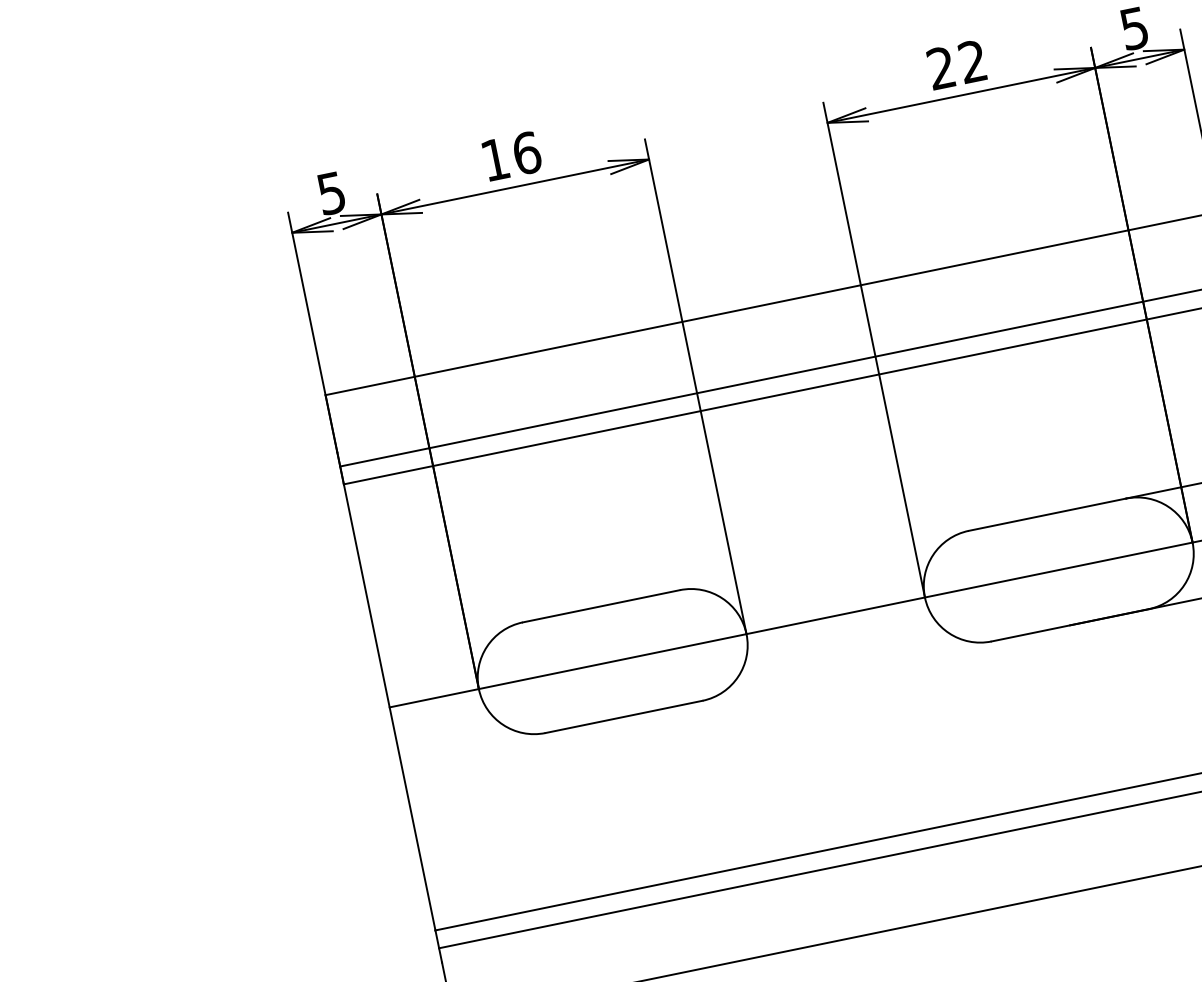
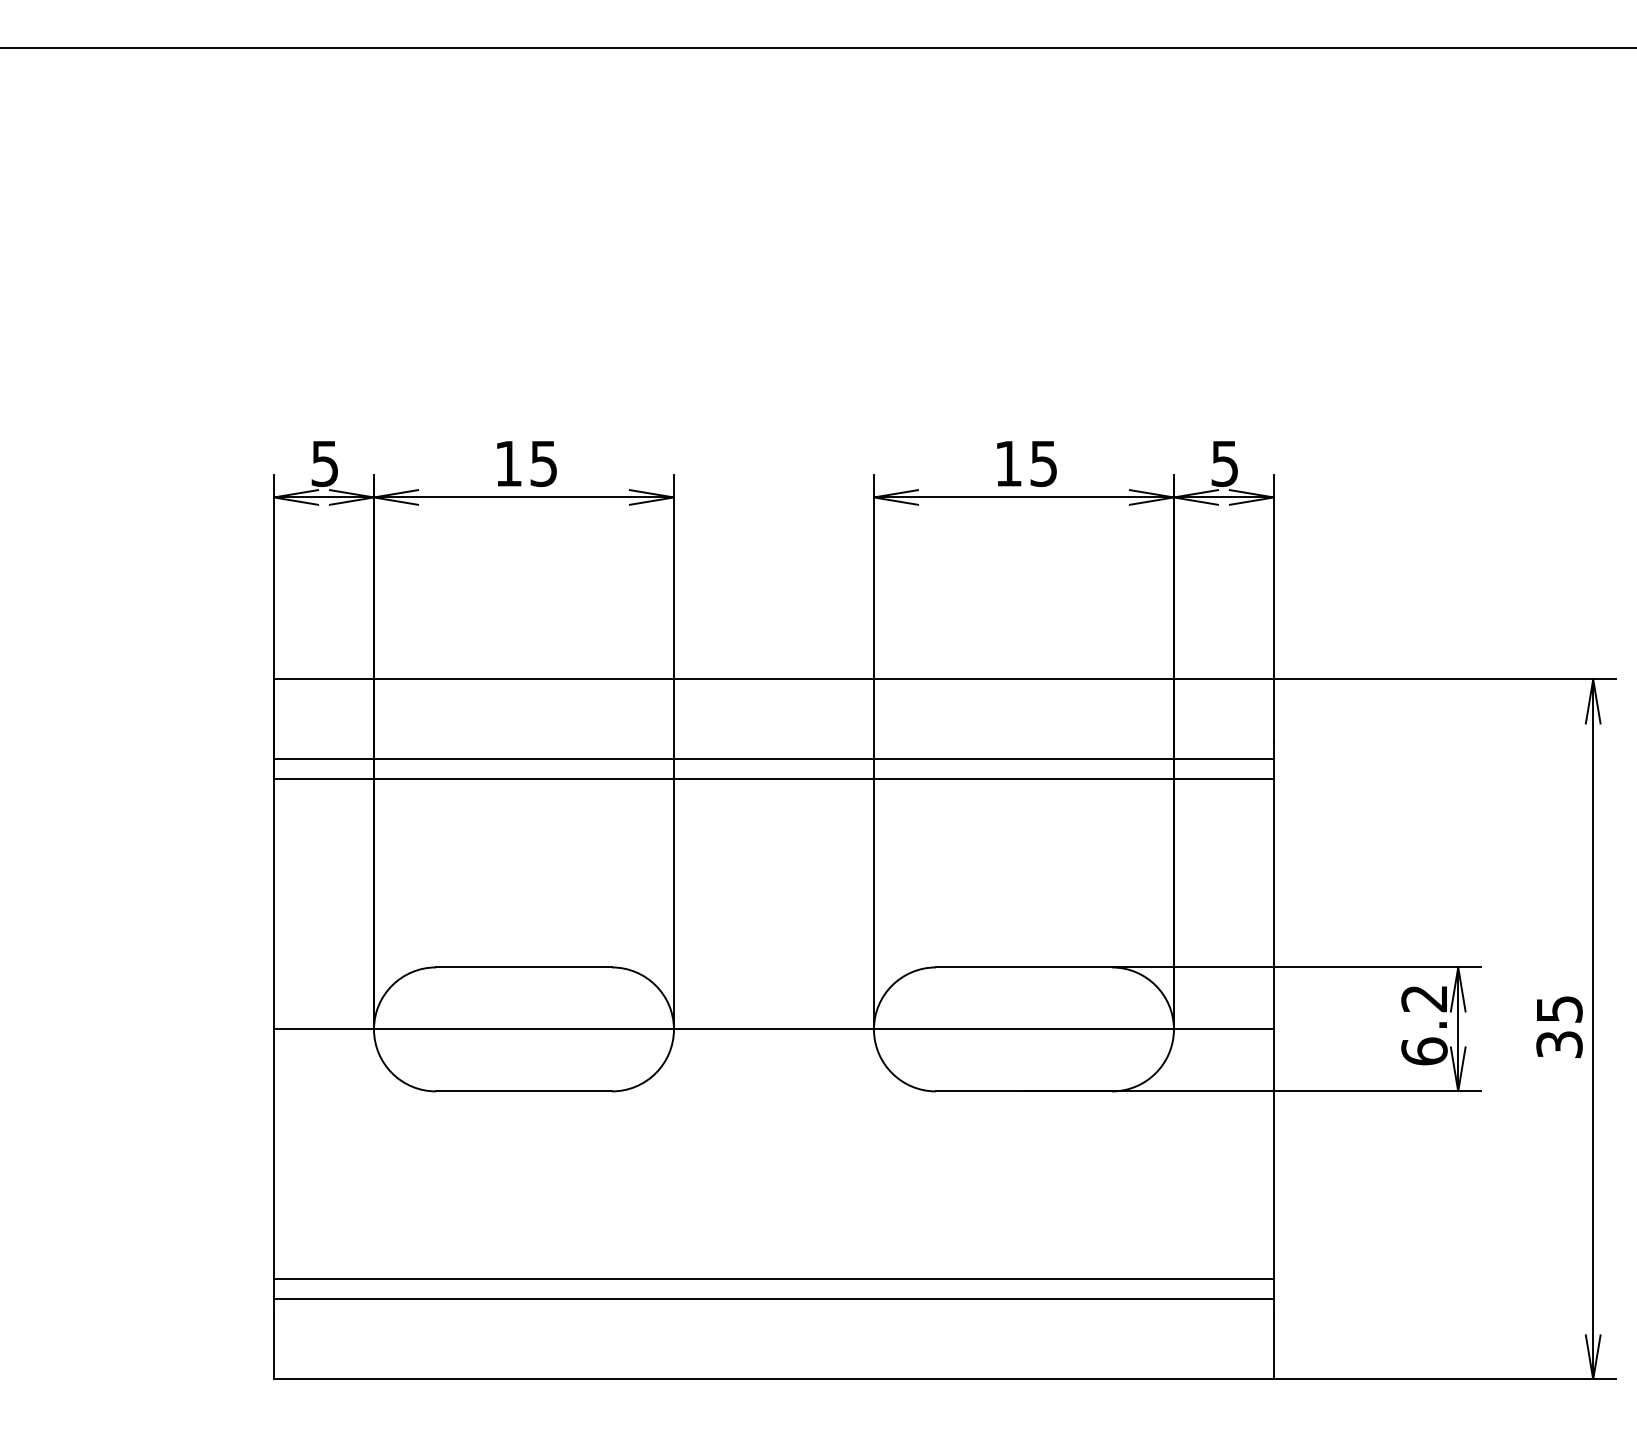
text: (956, 64) -> (1025, 463), 22 -> 15
text: (527, 152) -> (544, 463), 16 -> 15

